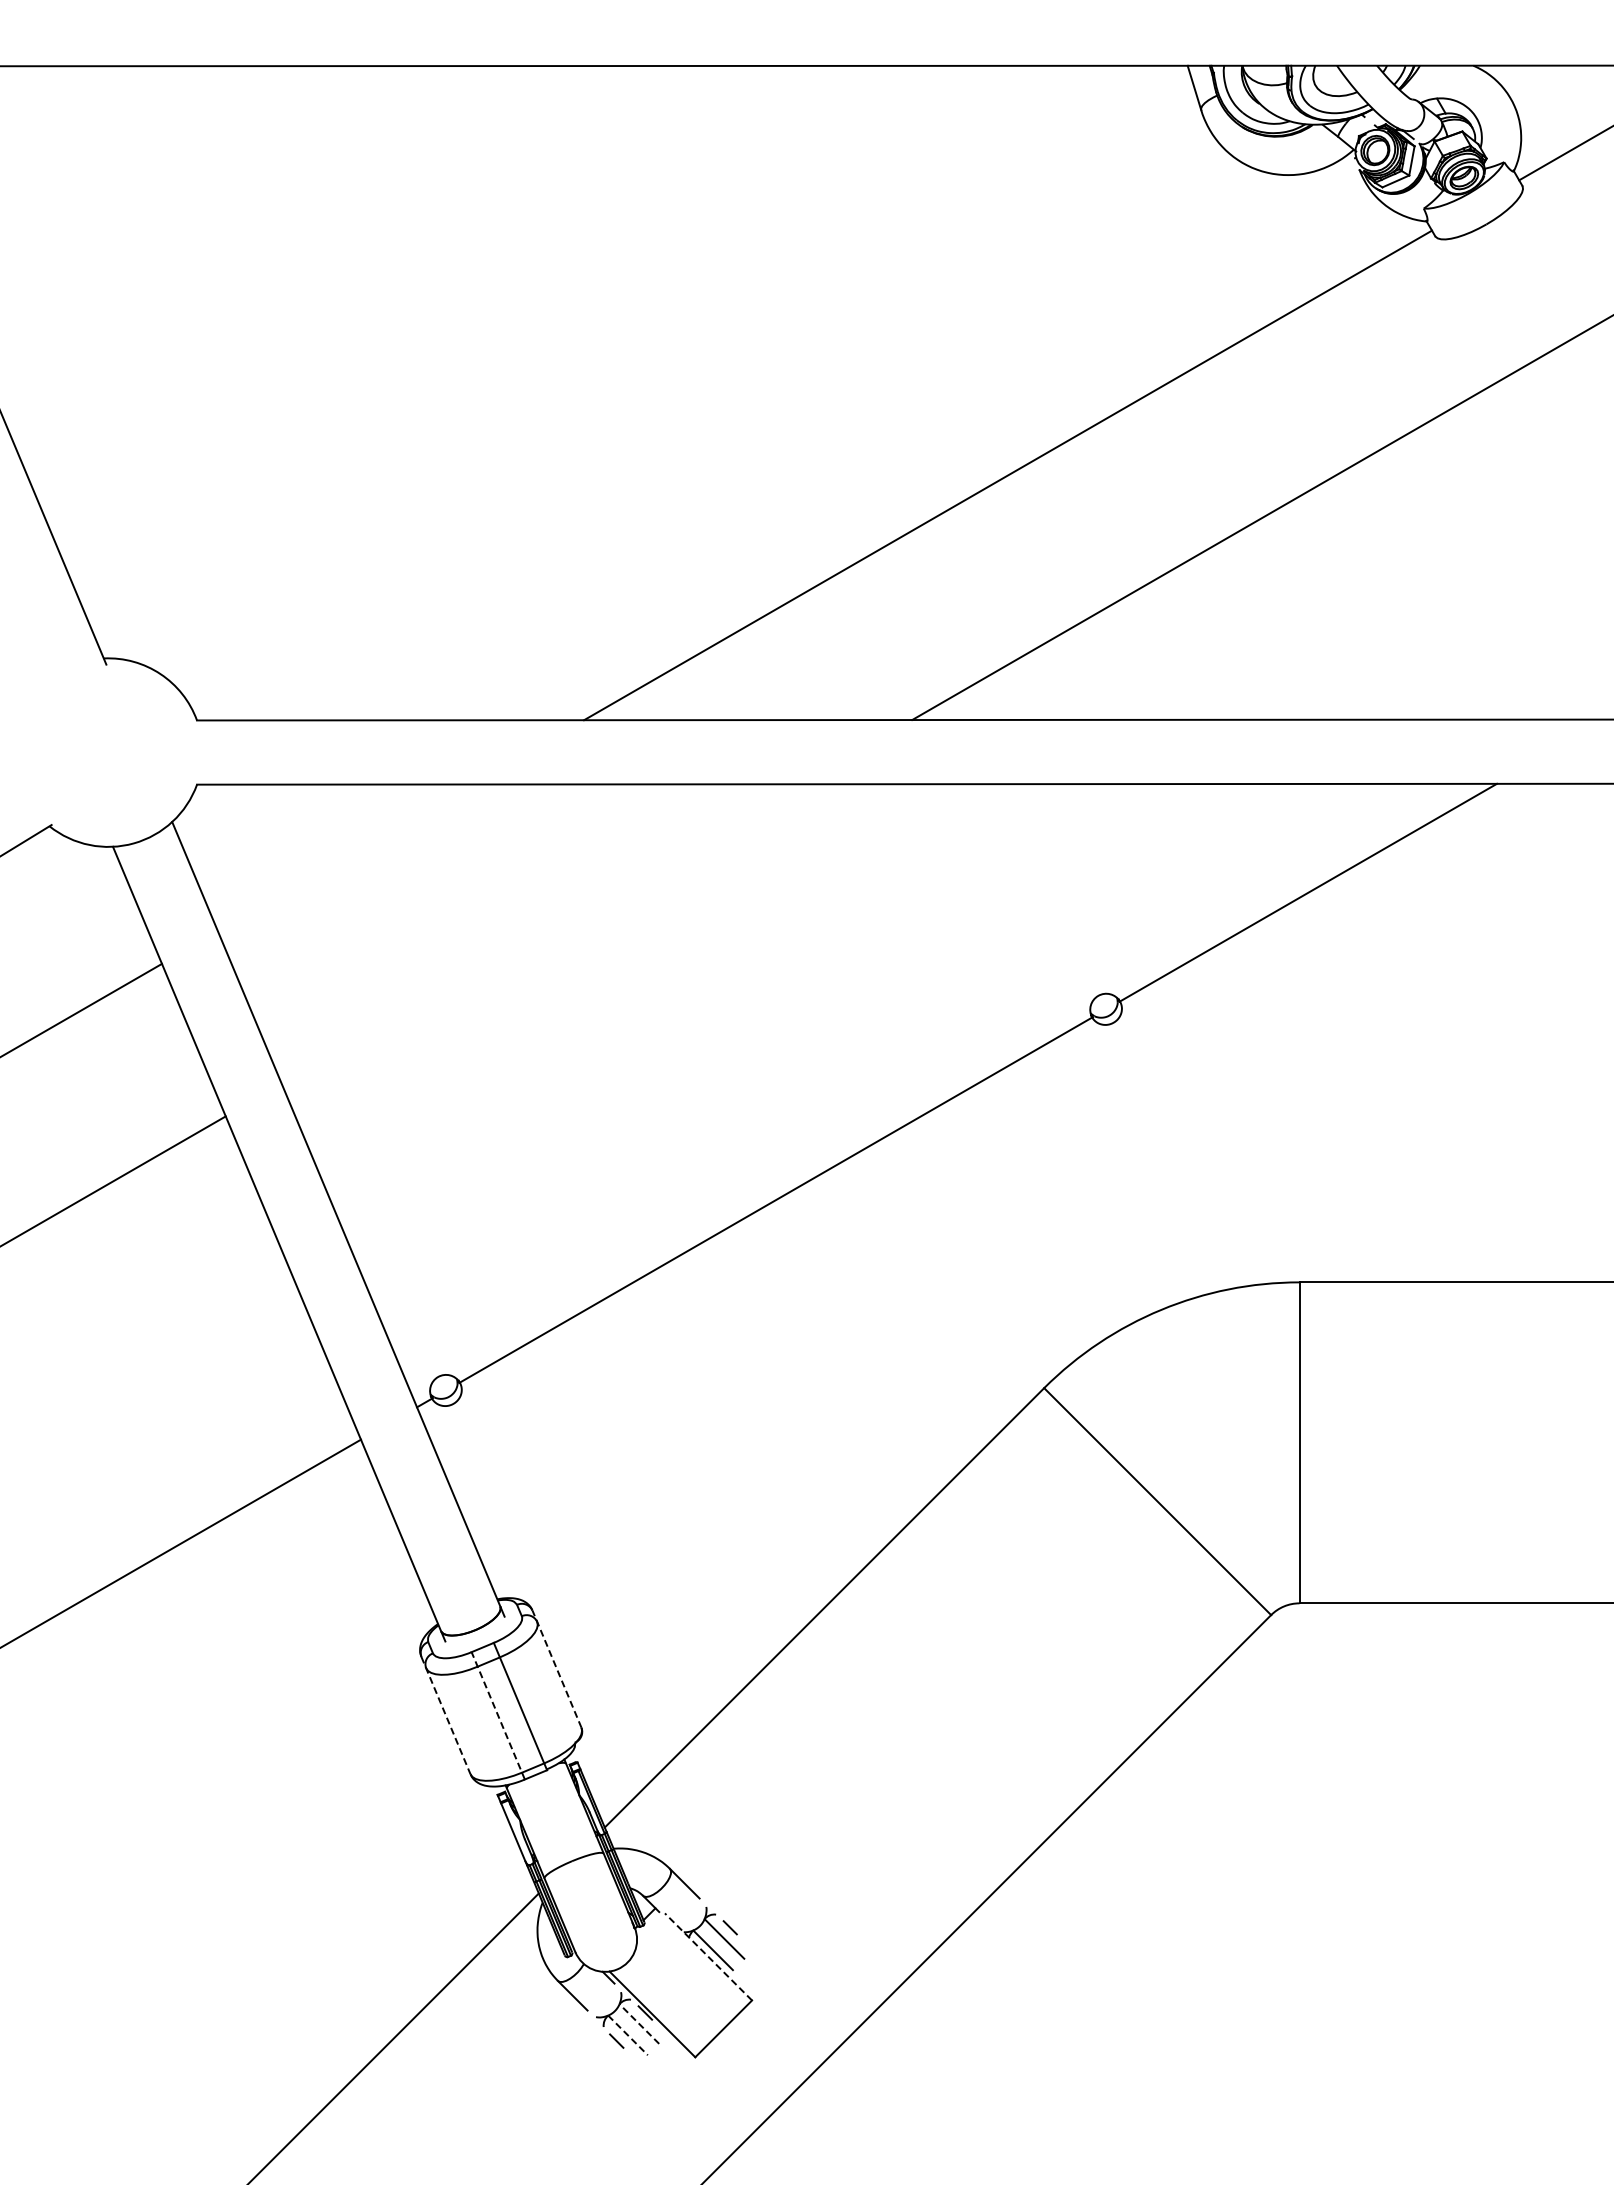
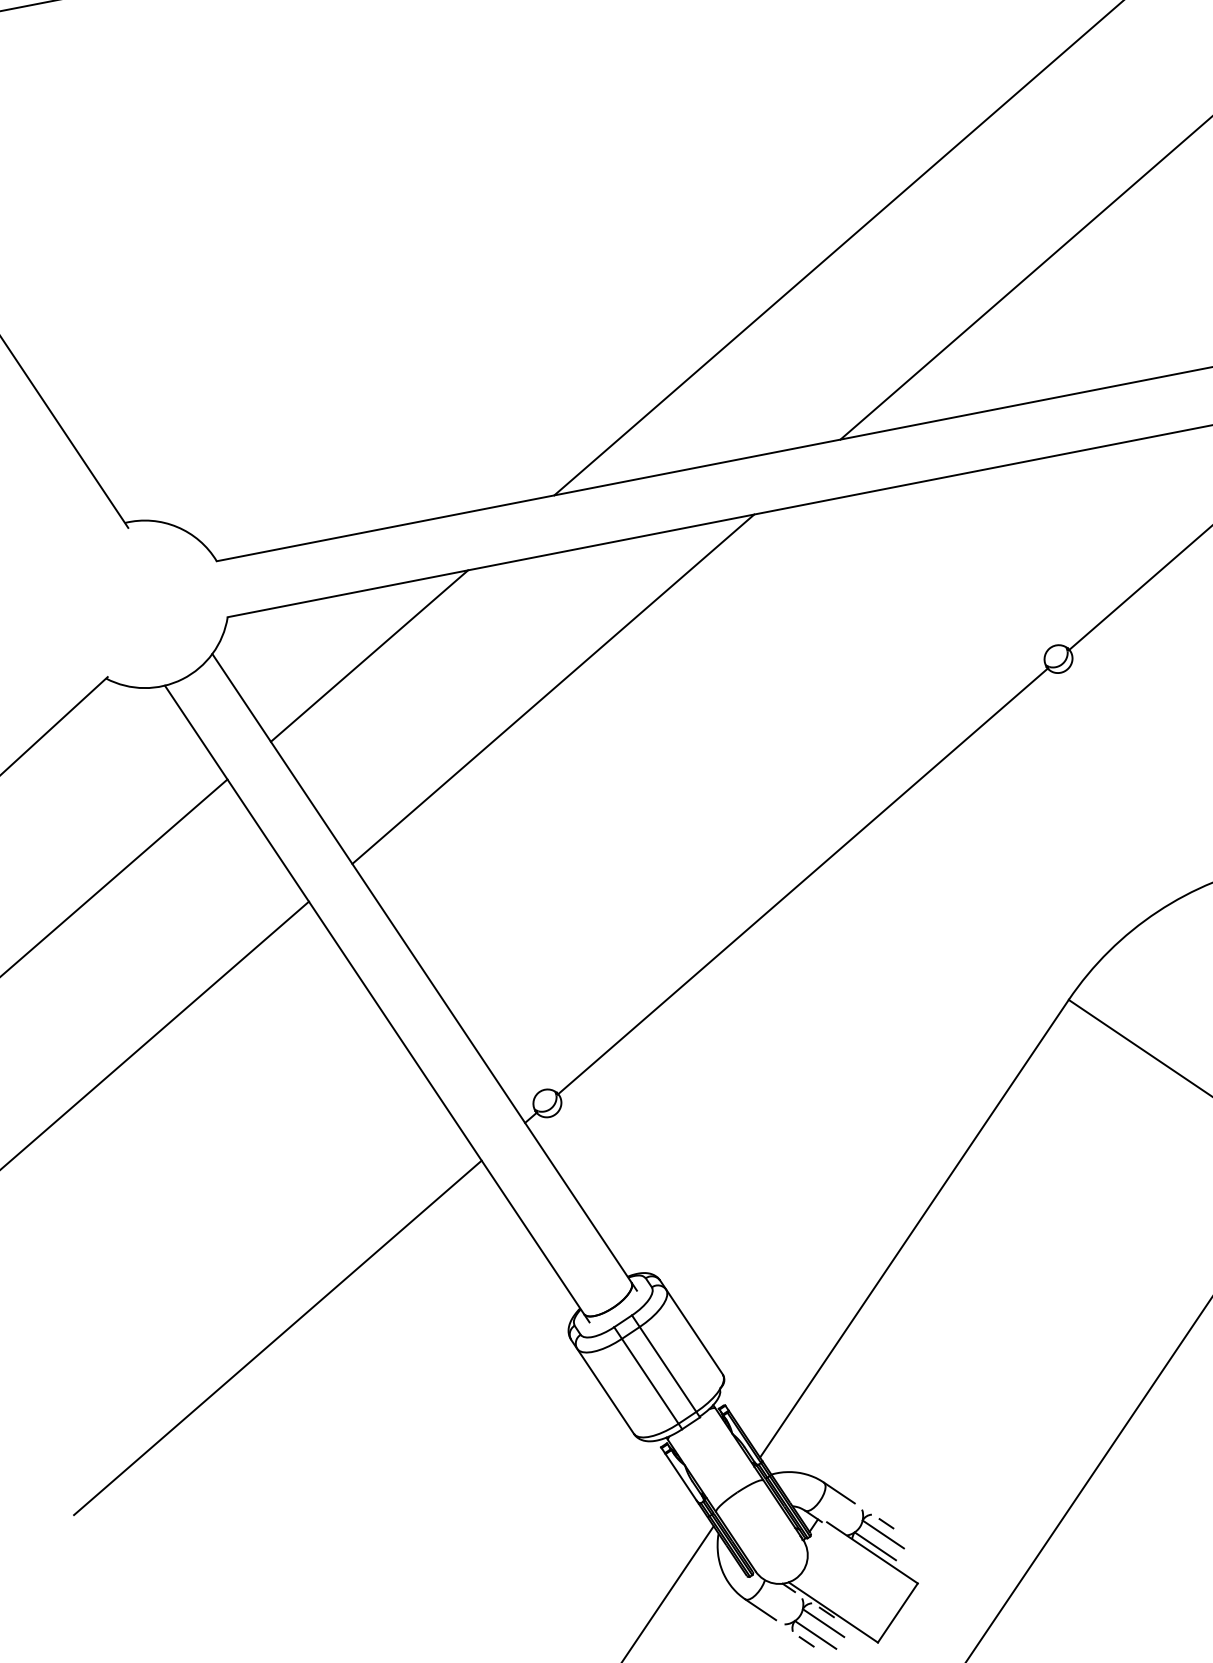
line: (345, 857) -> (369, 655), added
line: (540, 934) -> (552, 689), added
line: (556, 1669) -> (691, 1327), dashed -> solid
line: (445, 1715) -> (602, 1386), dashed -> solid
line: (498, 1715) -> (648, 1377), dashed -> solid
line: (708, 1956) -> (872, 1552), dashed -> solid
line: (639, 2023) -> (823, 1622), dashed -> solid
line: (628, 2035) -> (815, 1634), dashed -> solid

